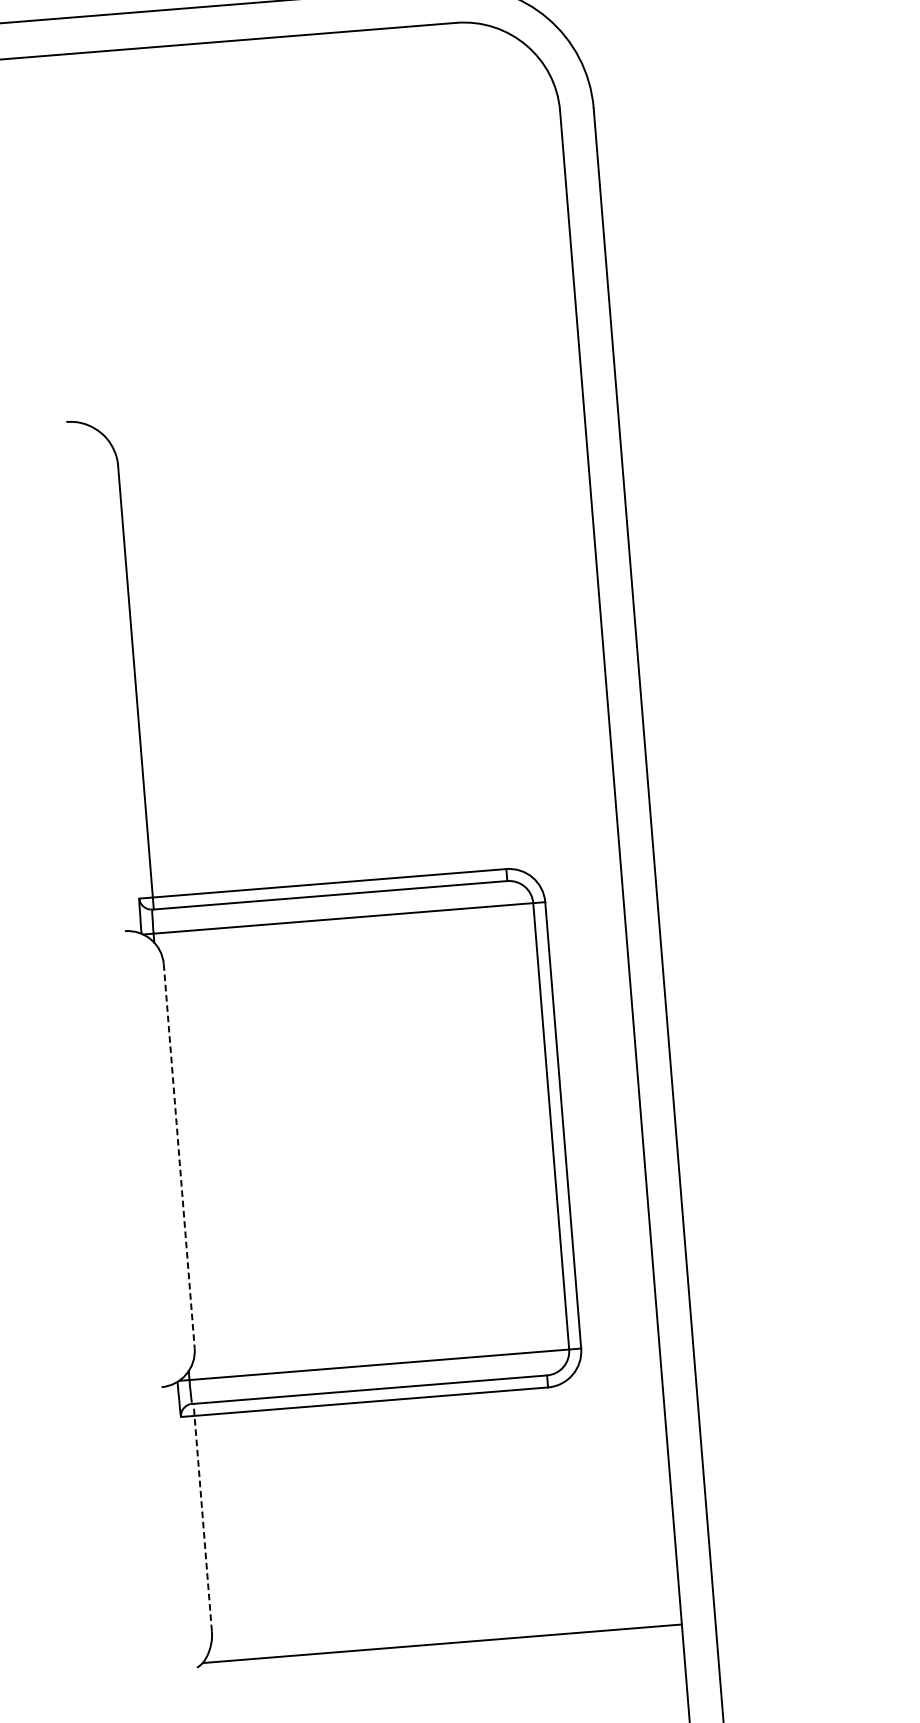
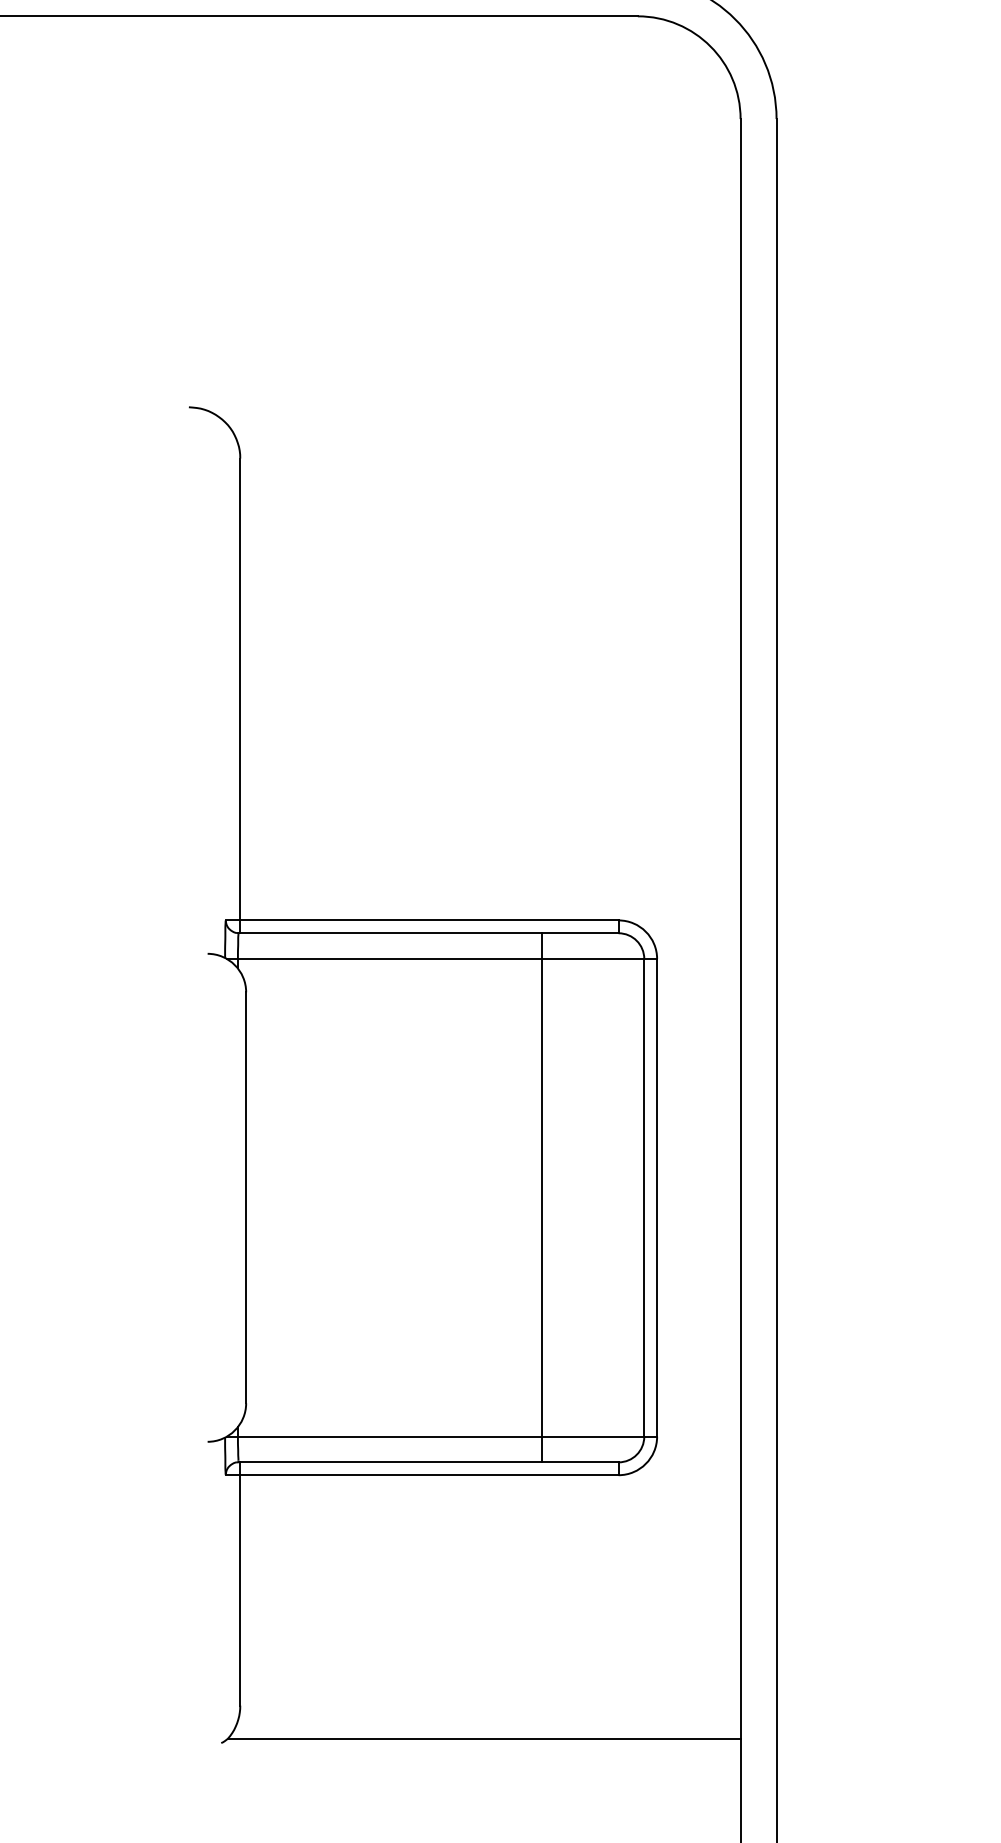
line: (455, 1133) -> (541, 1197), added
line: (179, 1156) -> (246, 1198), dashed -> solid
line: (202, 1517) -> (240, 1583), dashed -> solid

